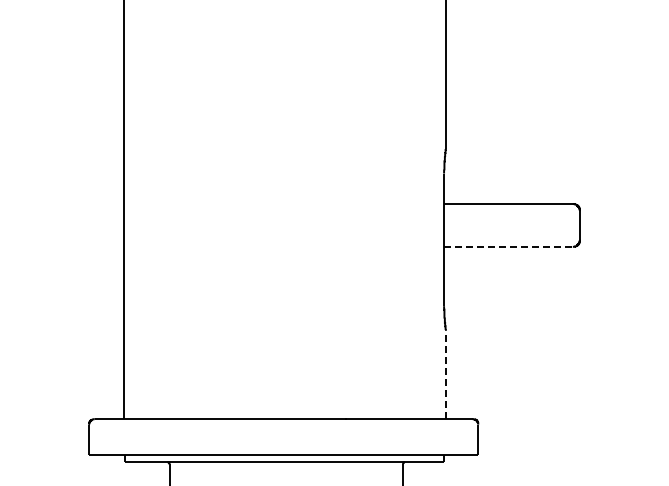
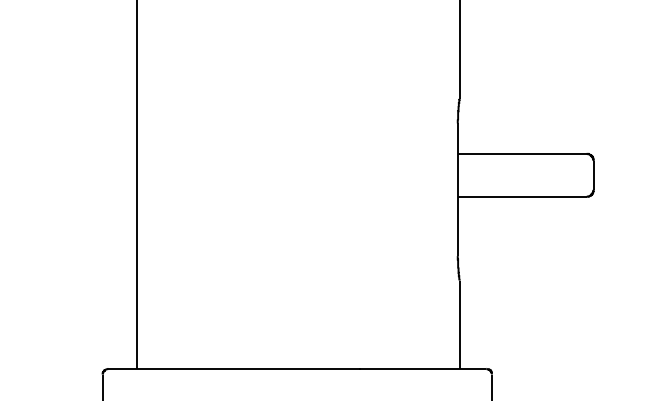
line: (508, 246) -> (522, 196), dashed -> solid
line: (445, 374) -> (459, 324), dashed -> solid

